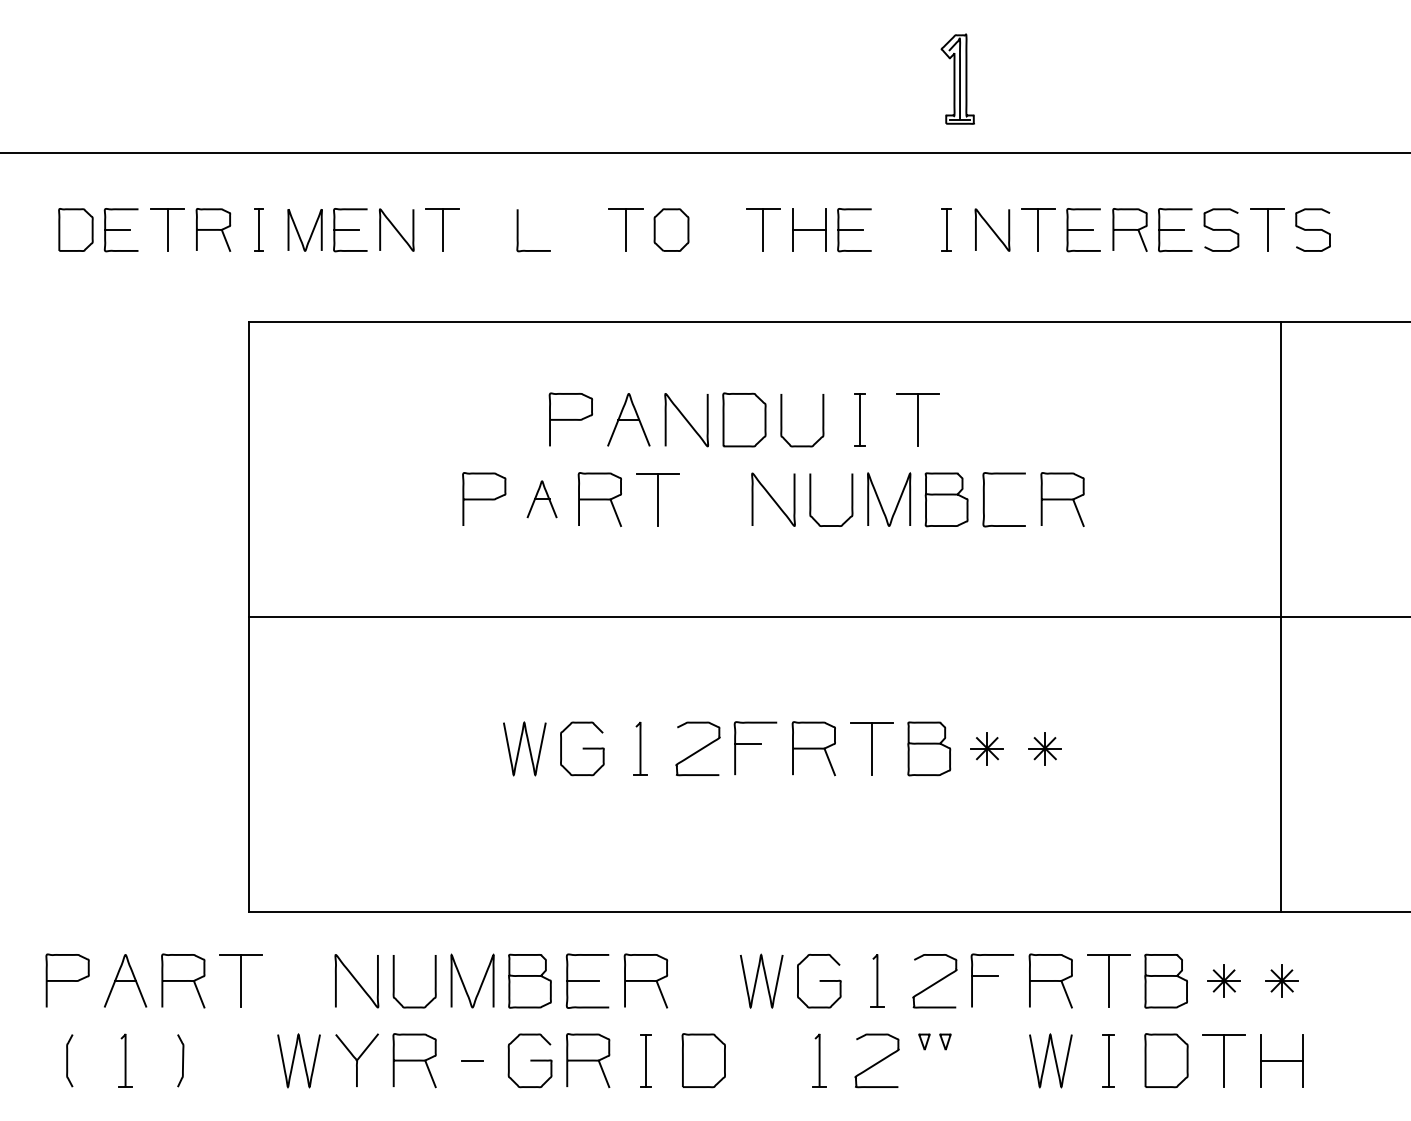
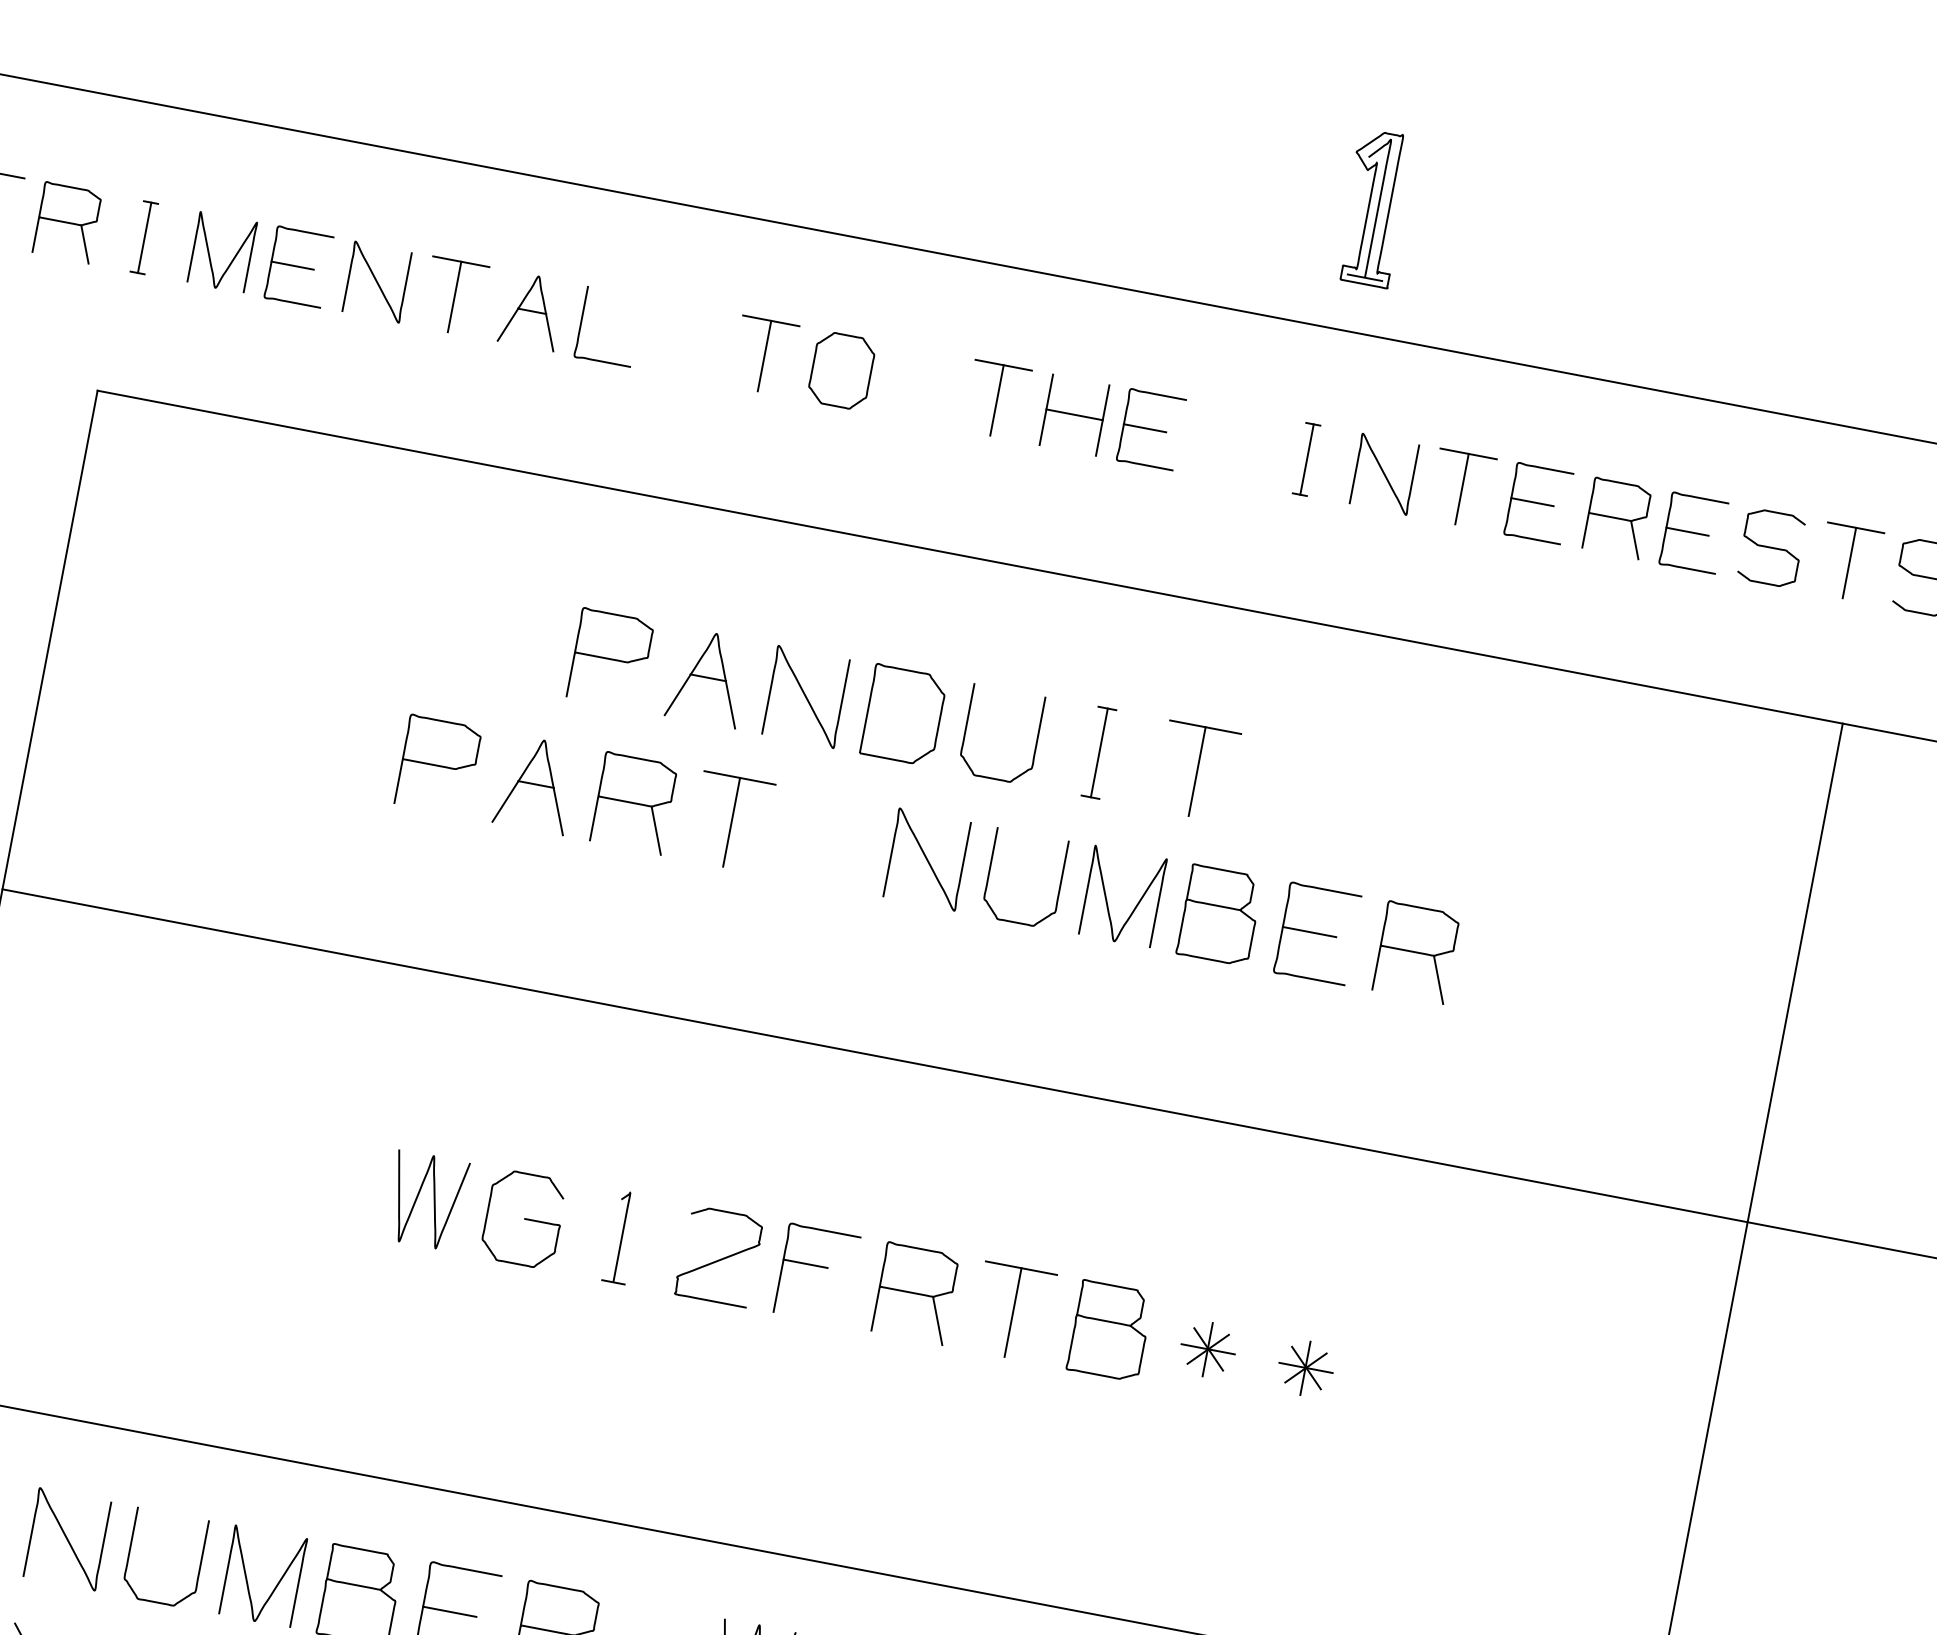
part: (488, 229) -> (532, 310), added
part: (541, 499) -> (534, 784), size x1.43
line: (999, 499) -> (1309, 932), added

